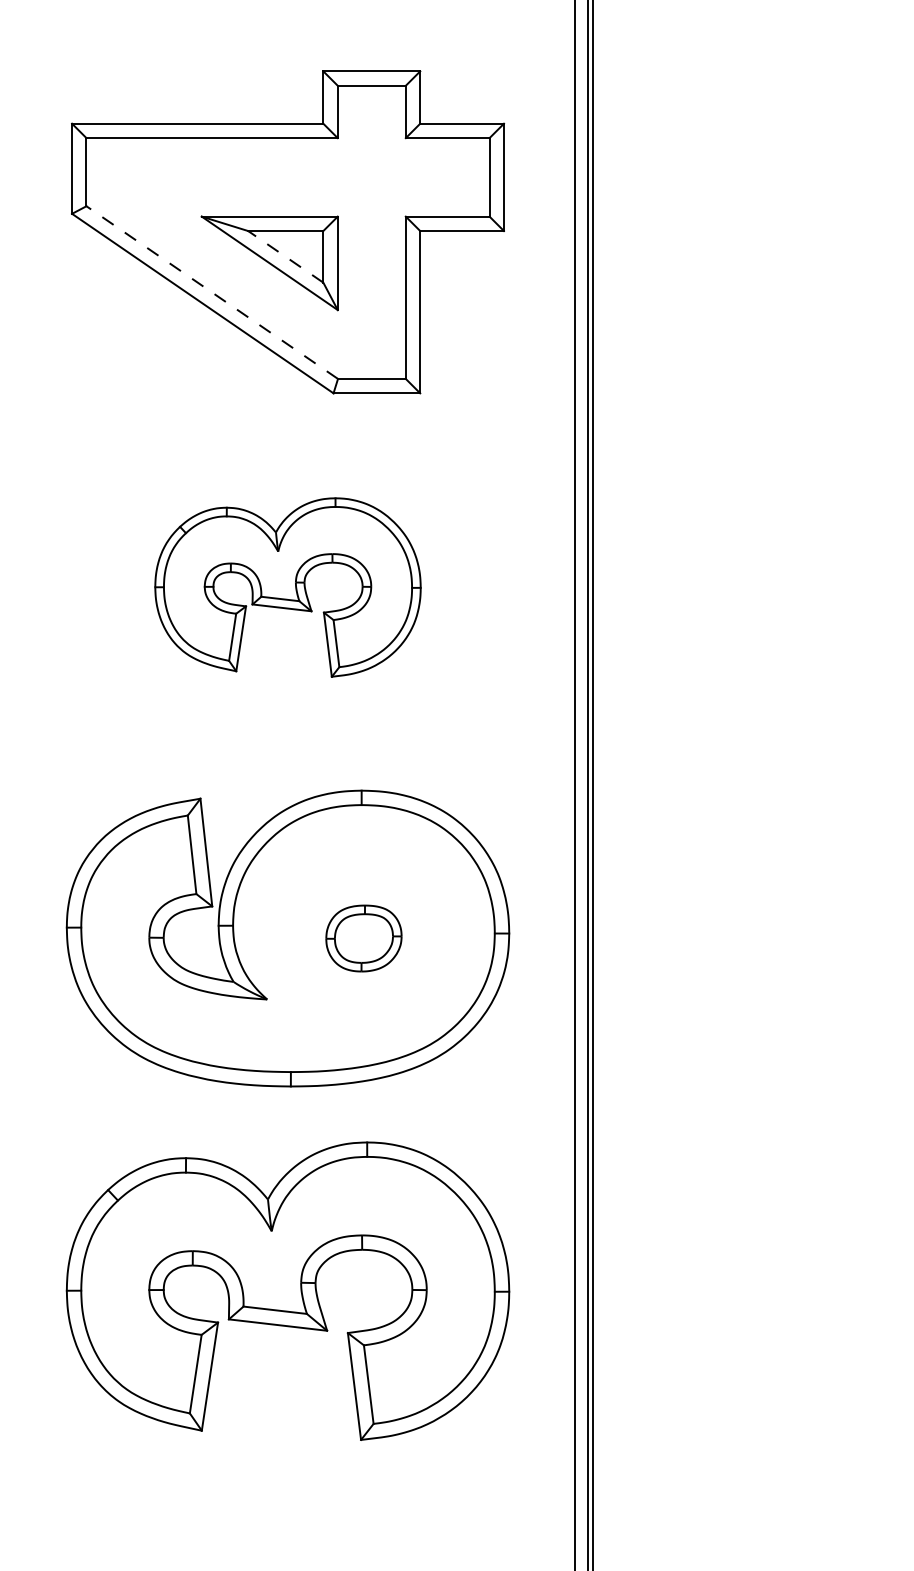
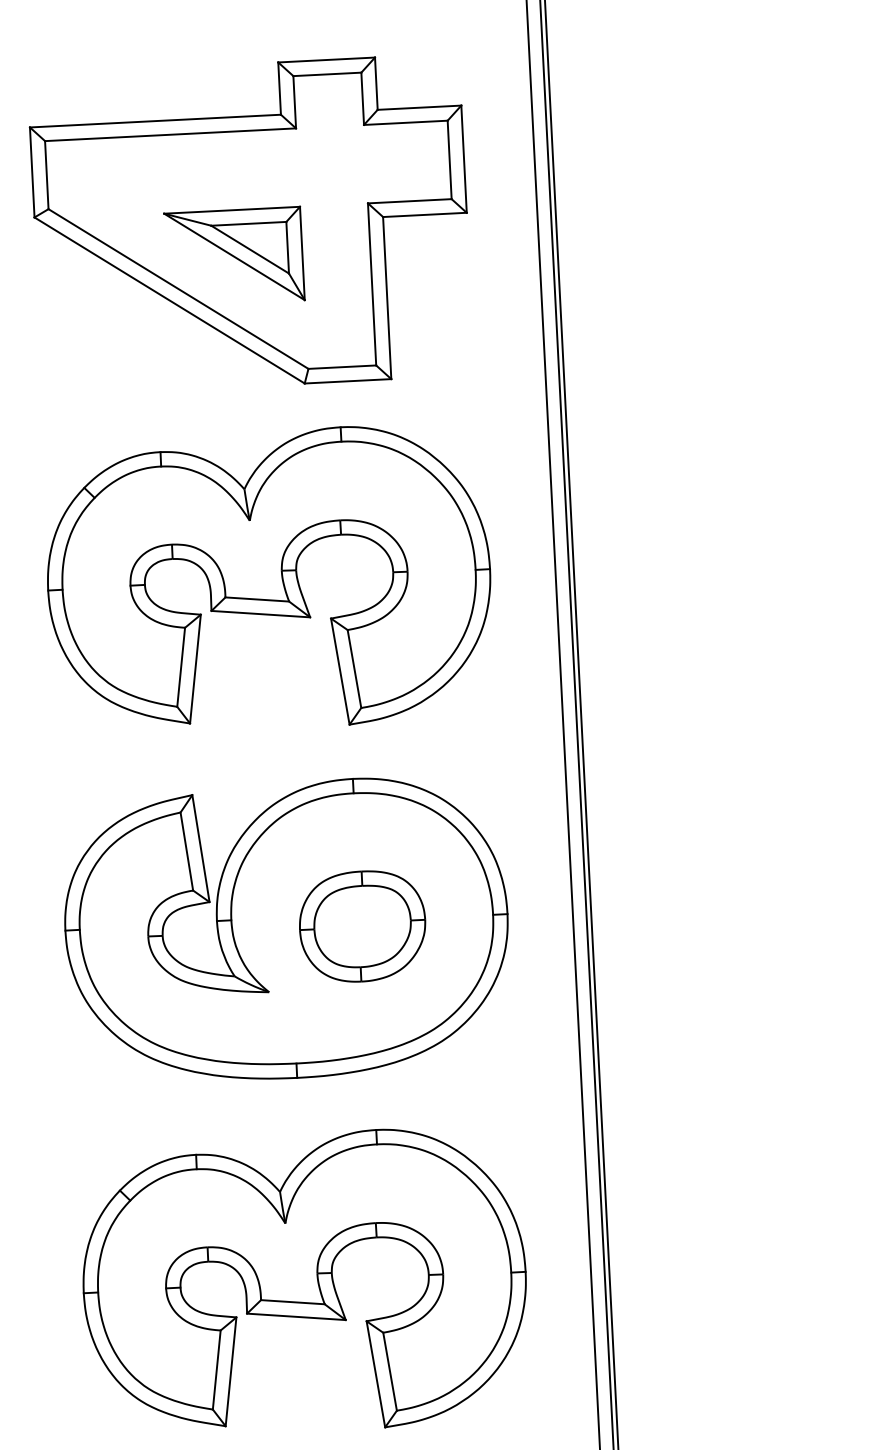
line: (285, 256) -> (249, 249), dashed -> solid
line: (212, 292) -> (178, 288), dashed -> solid
part: (287, 587) -> (268, 579), size x1.67
part: (363, 938) -> (362, 926), size x1.67

